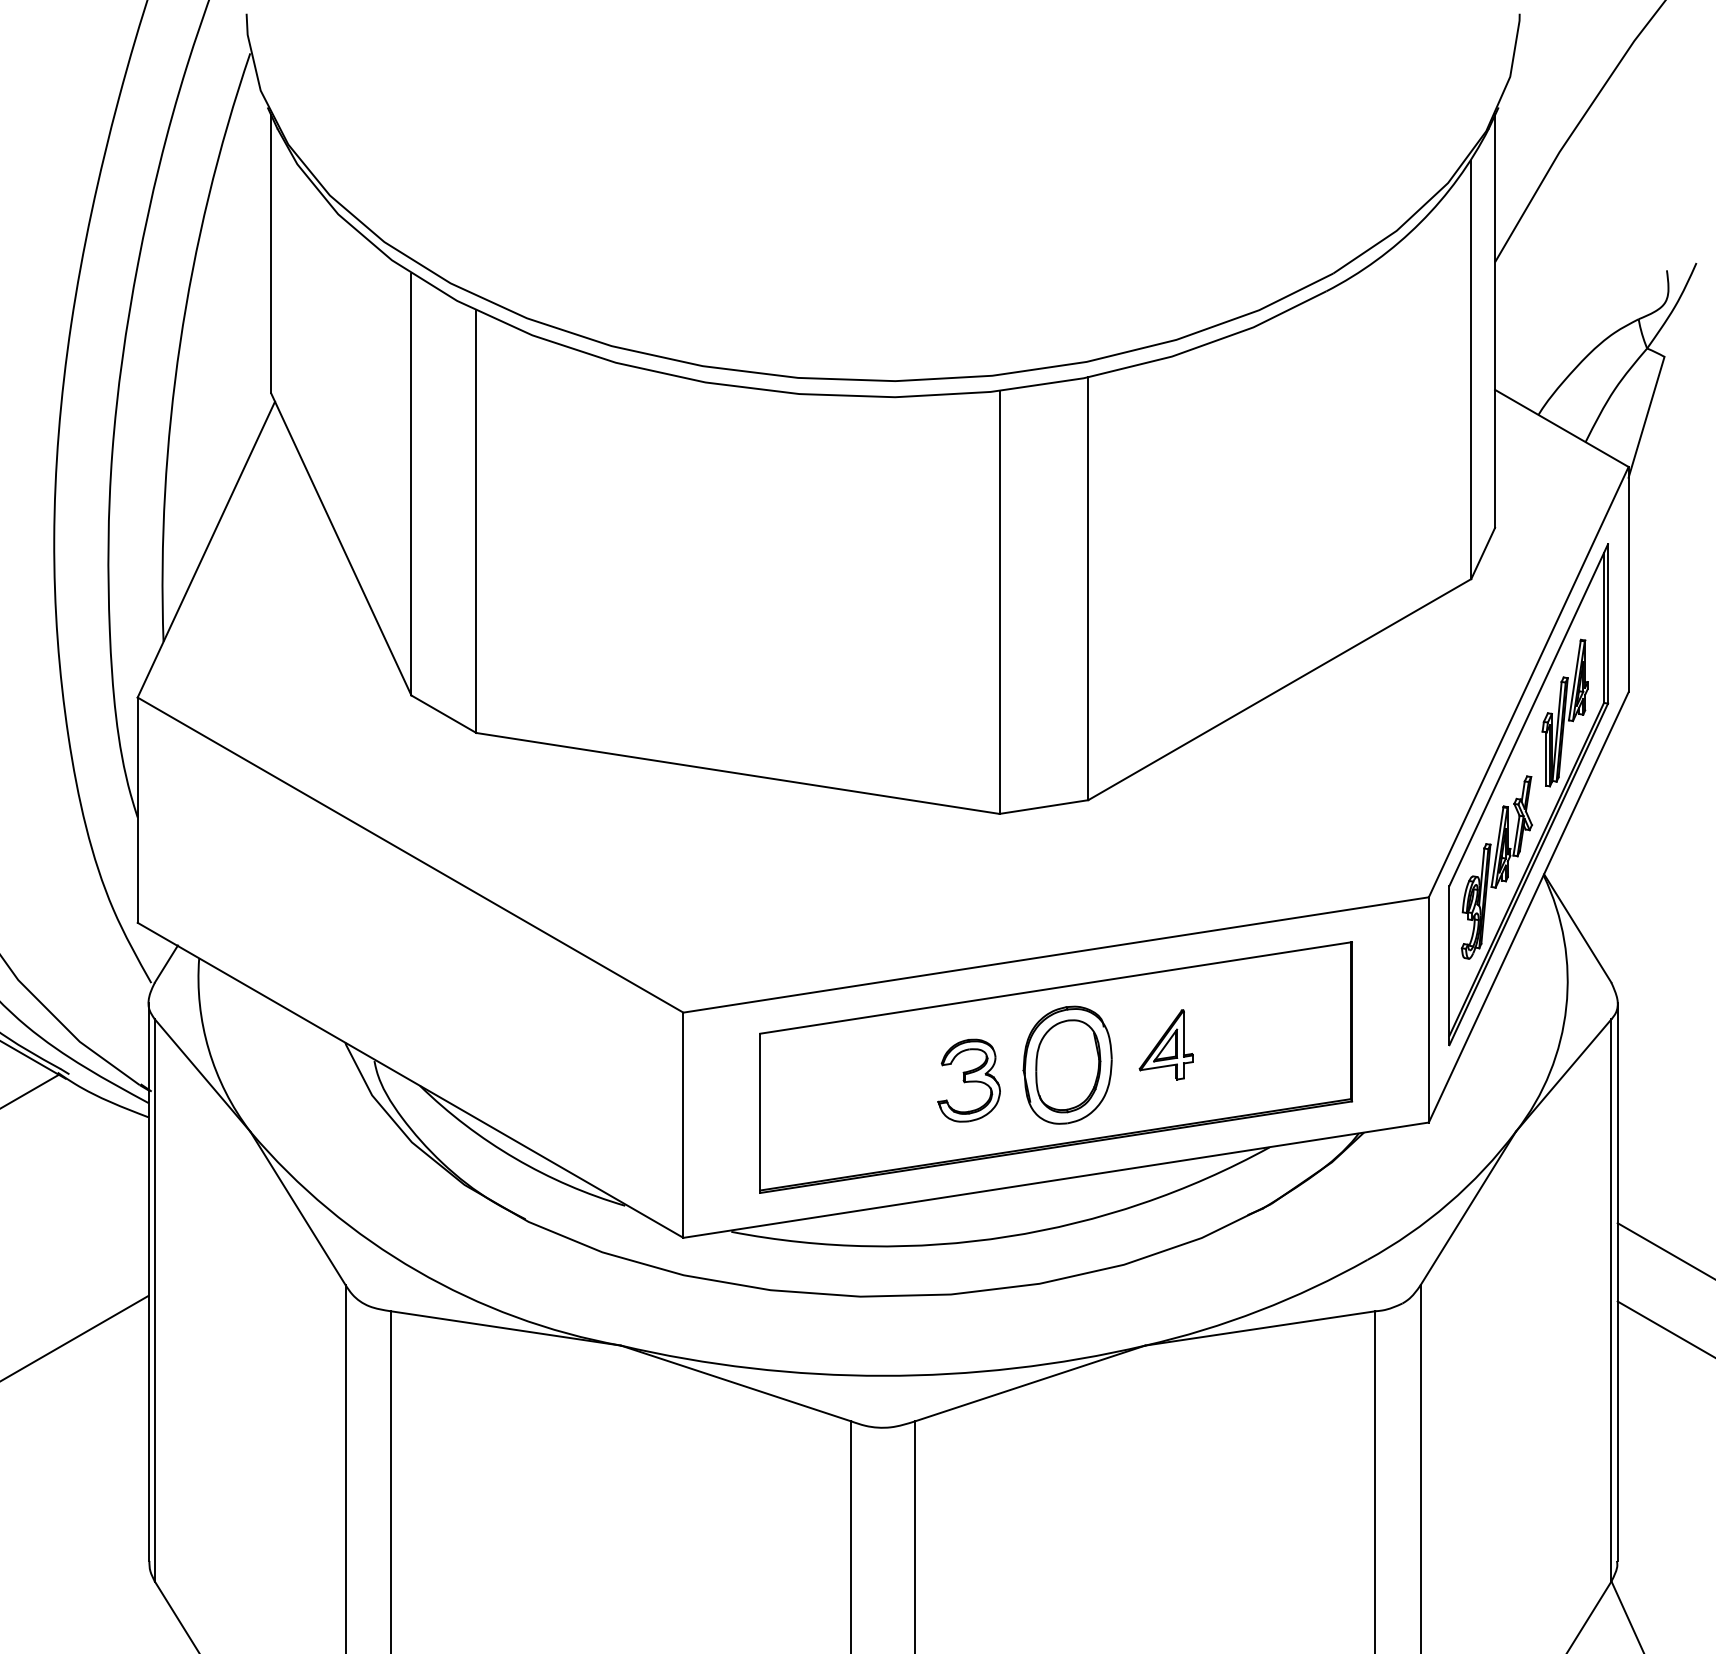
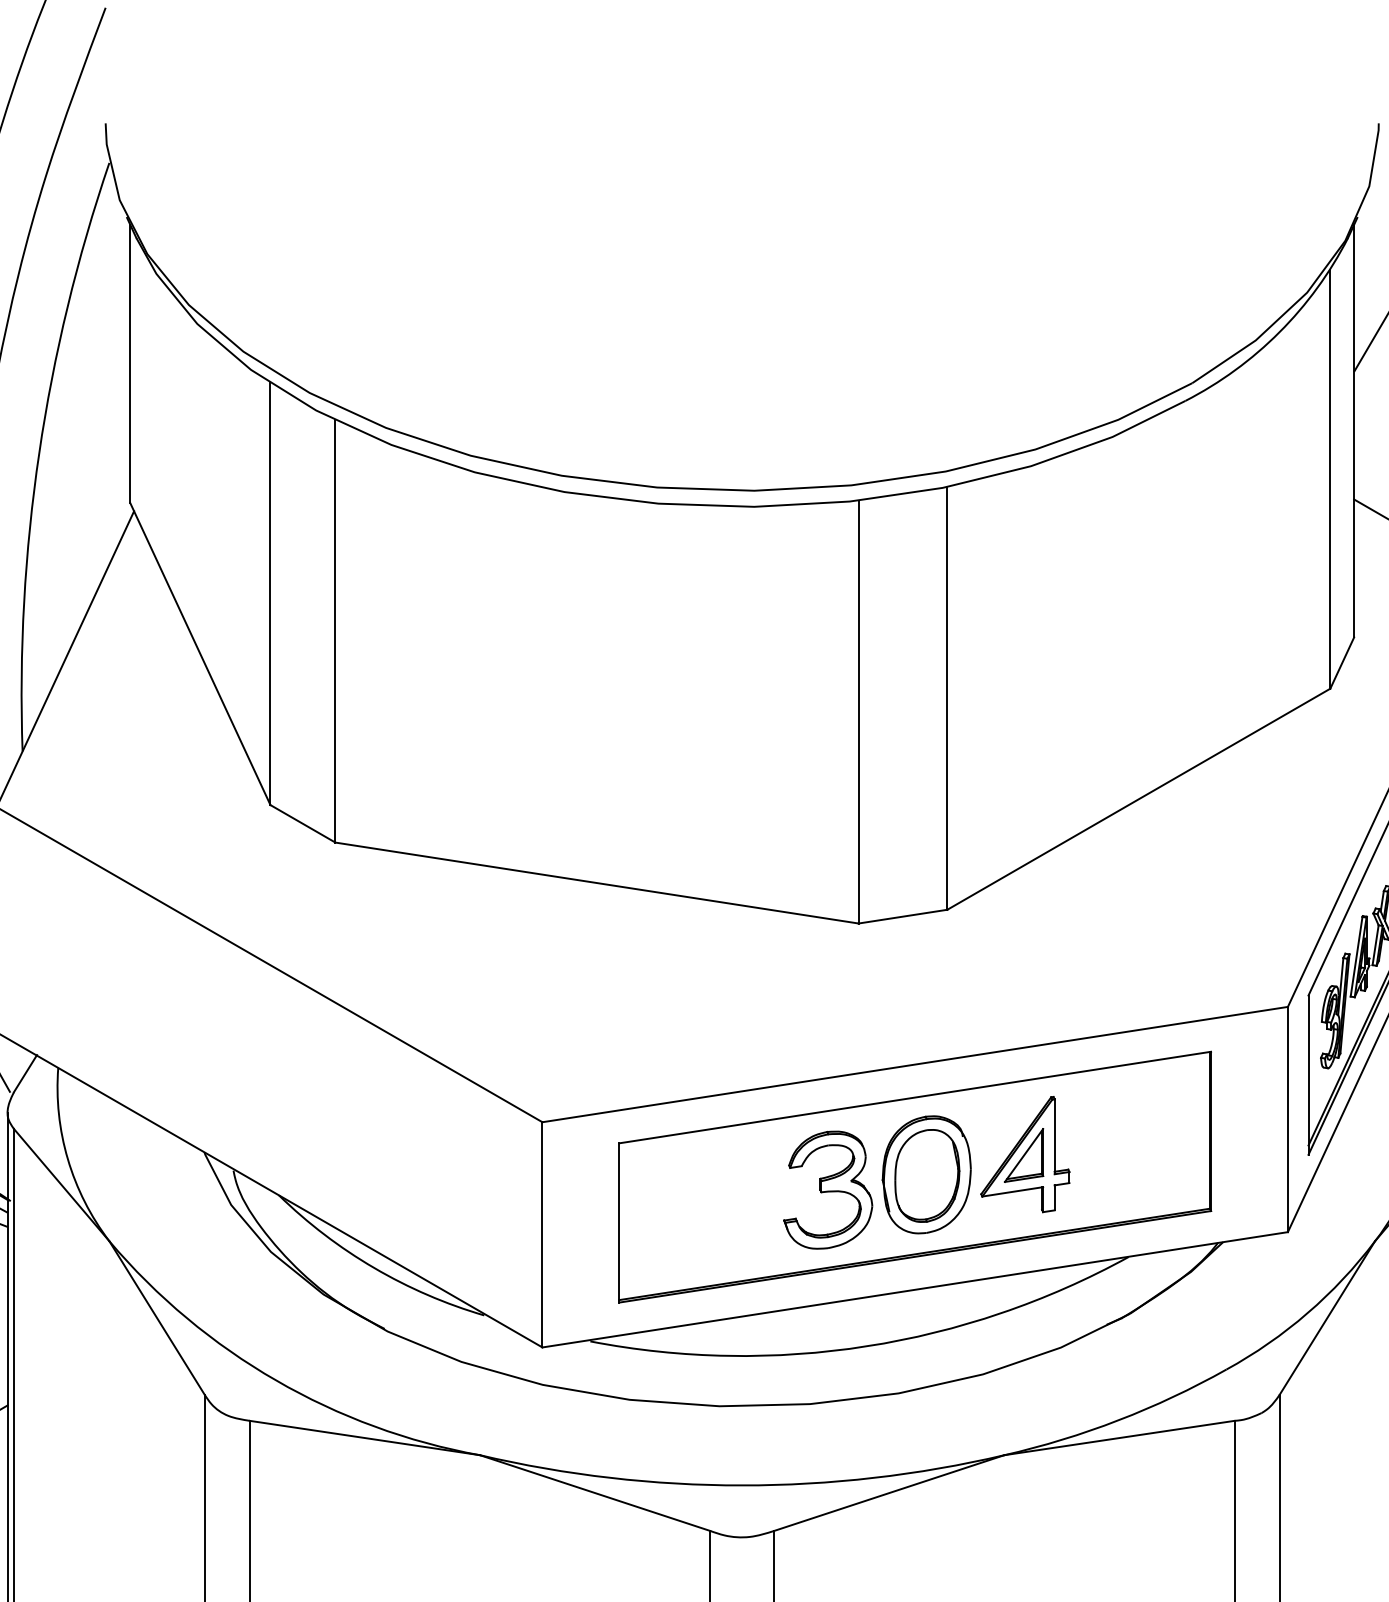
part: (1166, 1044) -> (1025, 1154), size x1.67
part: (969, 1080) -> (828, 1190), size x1.43

